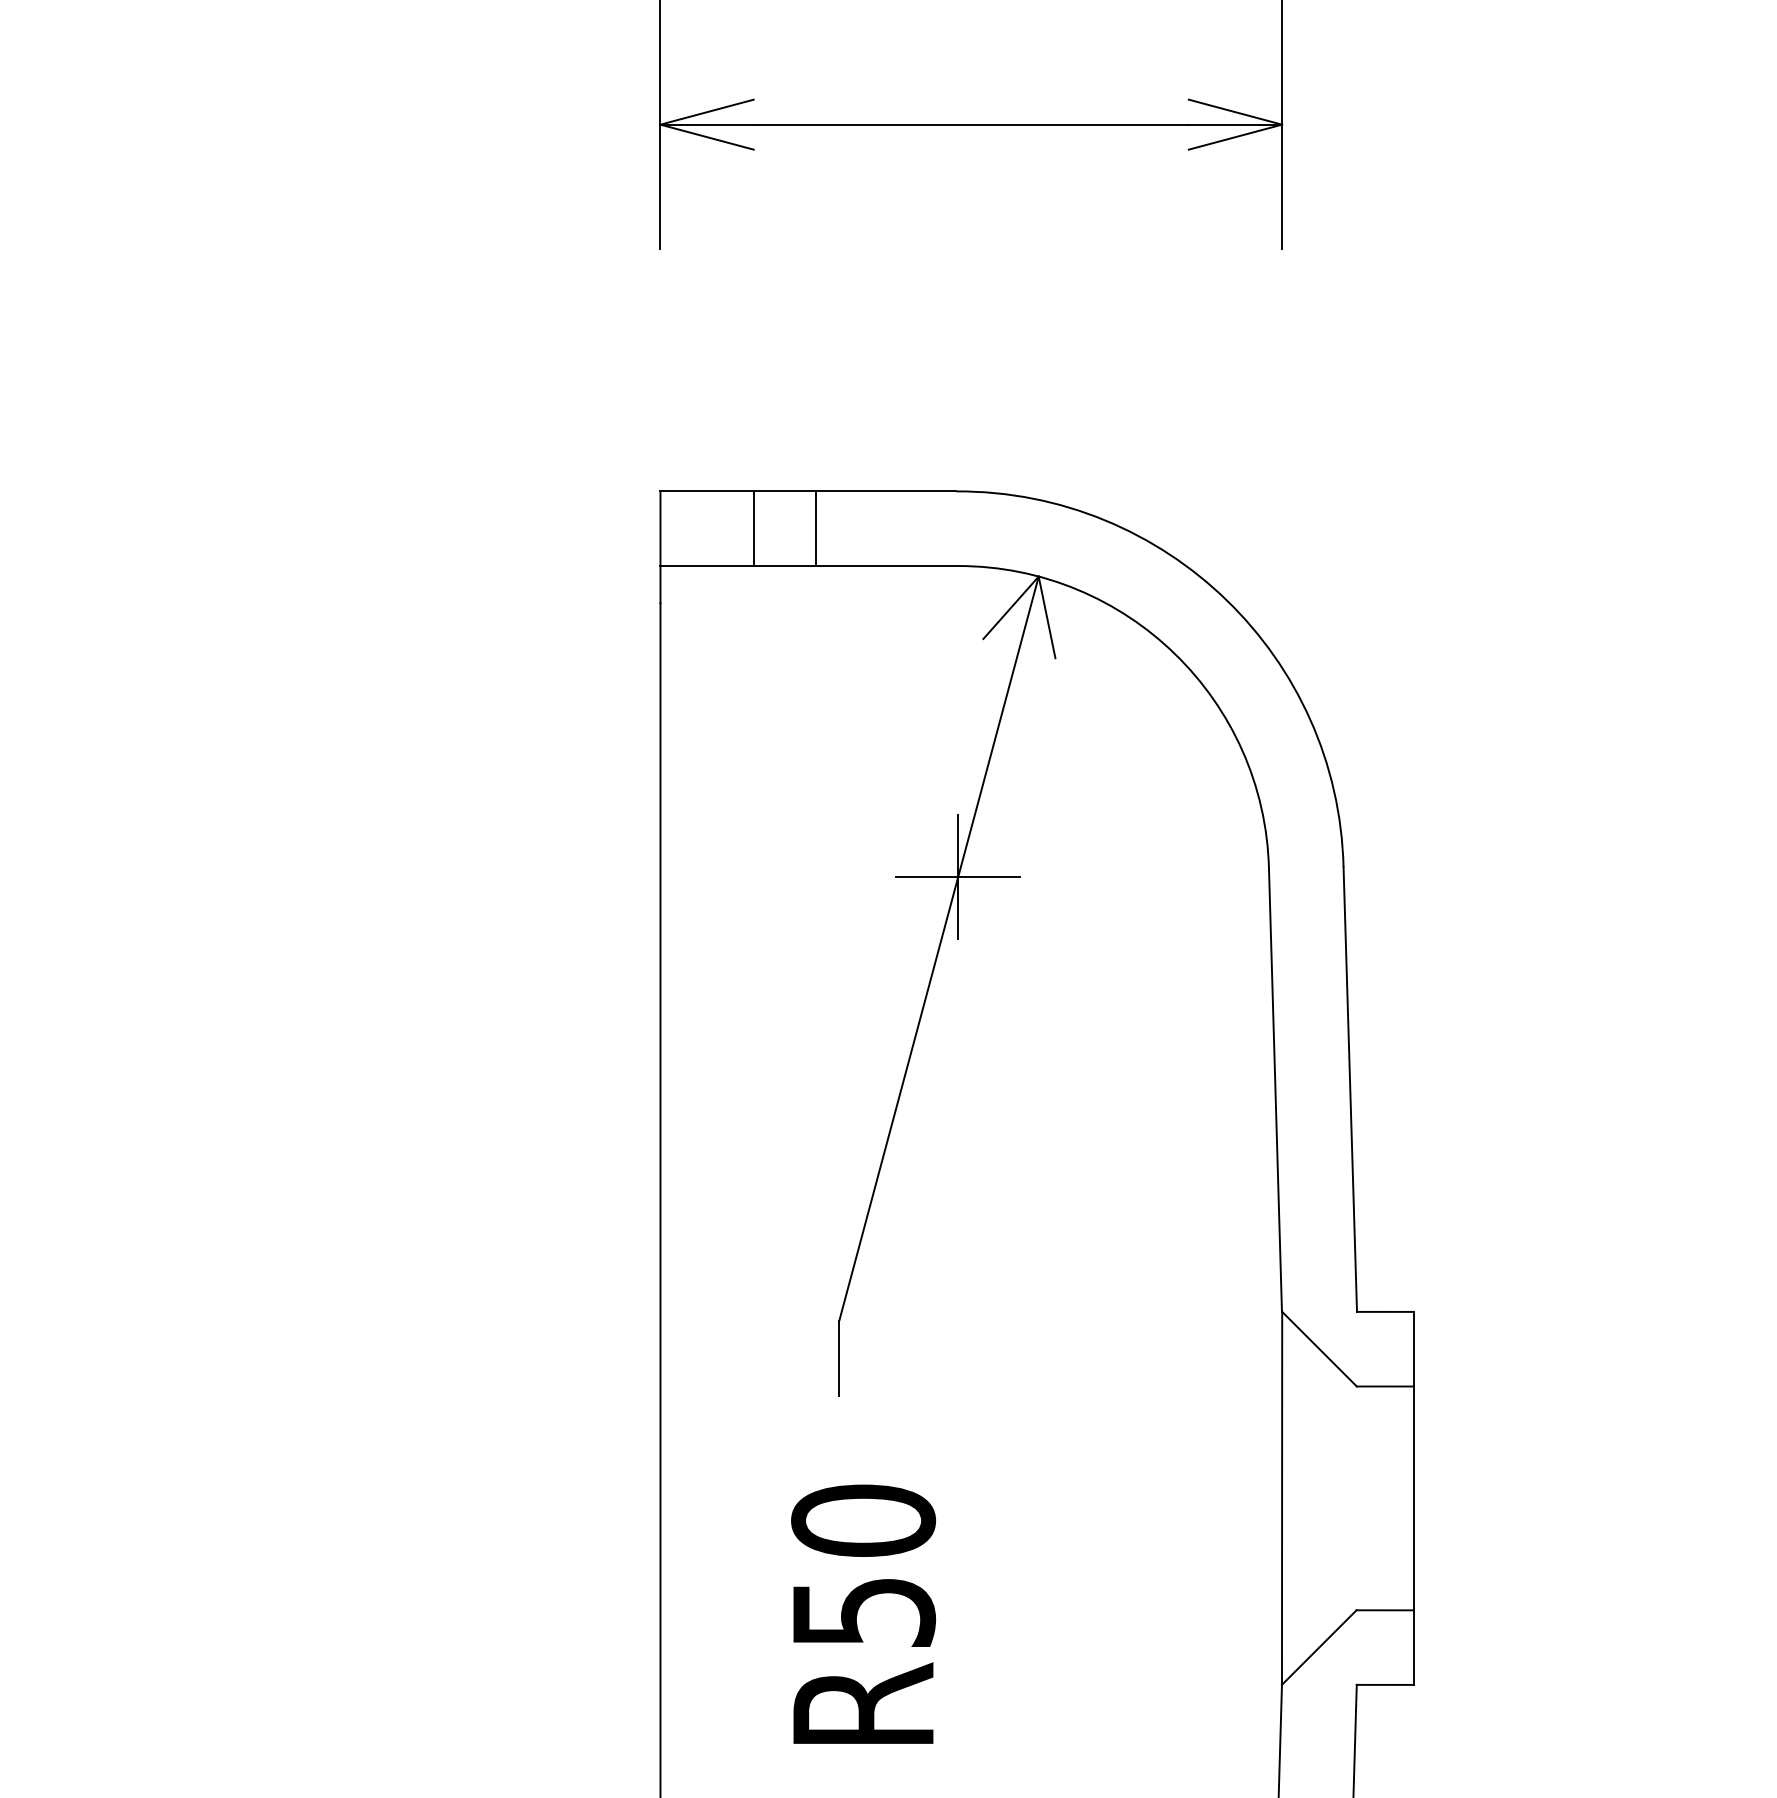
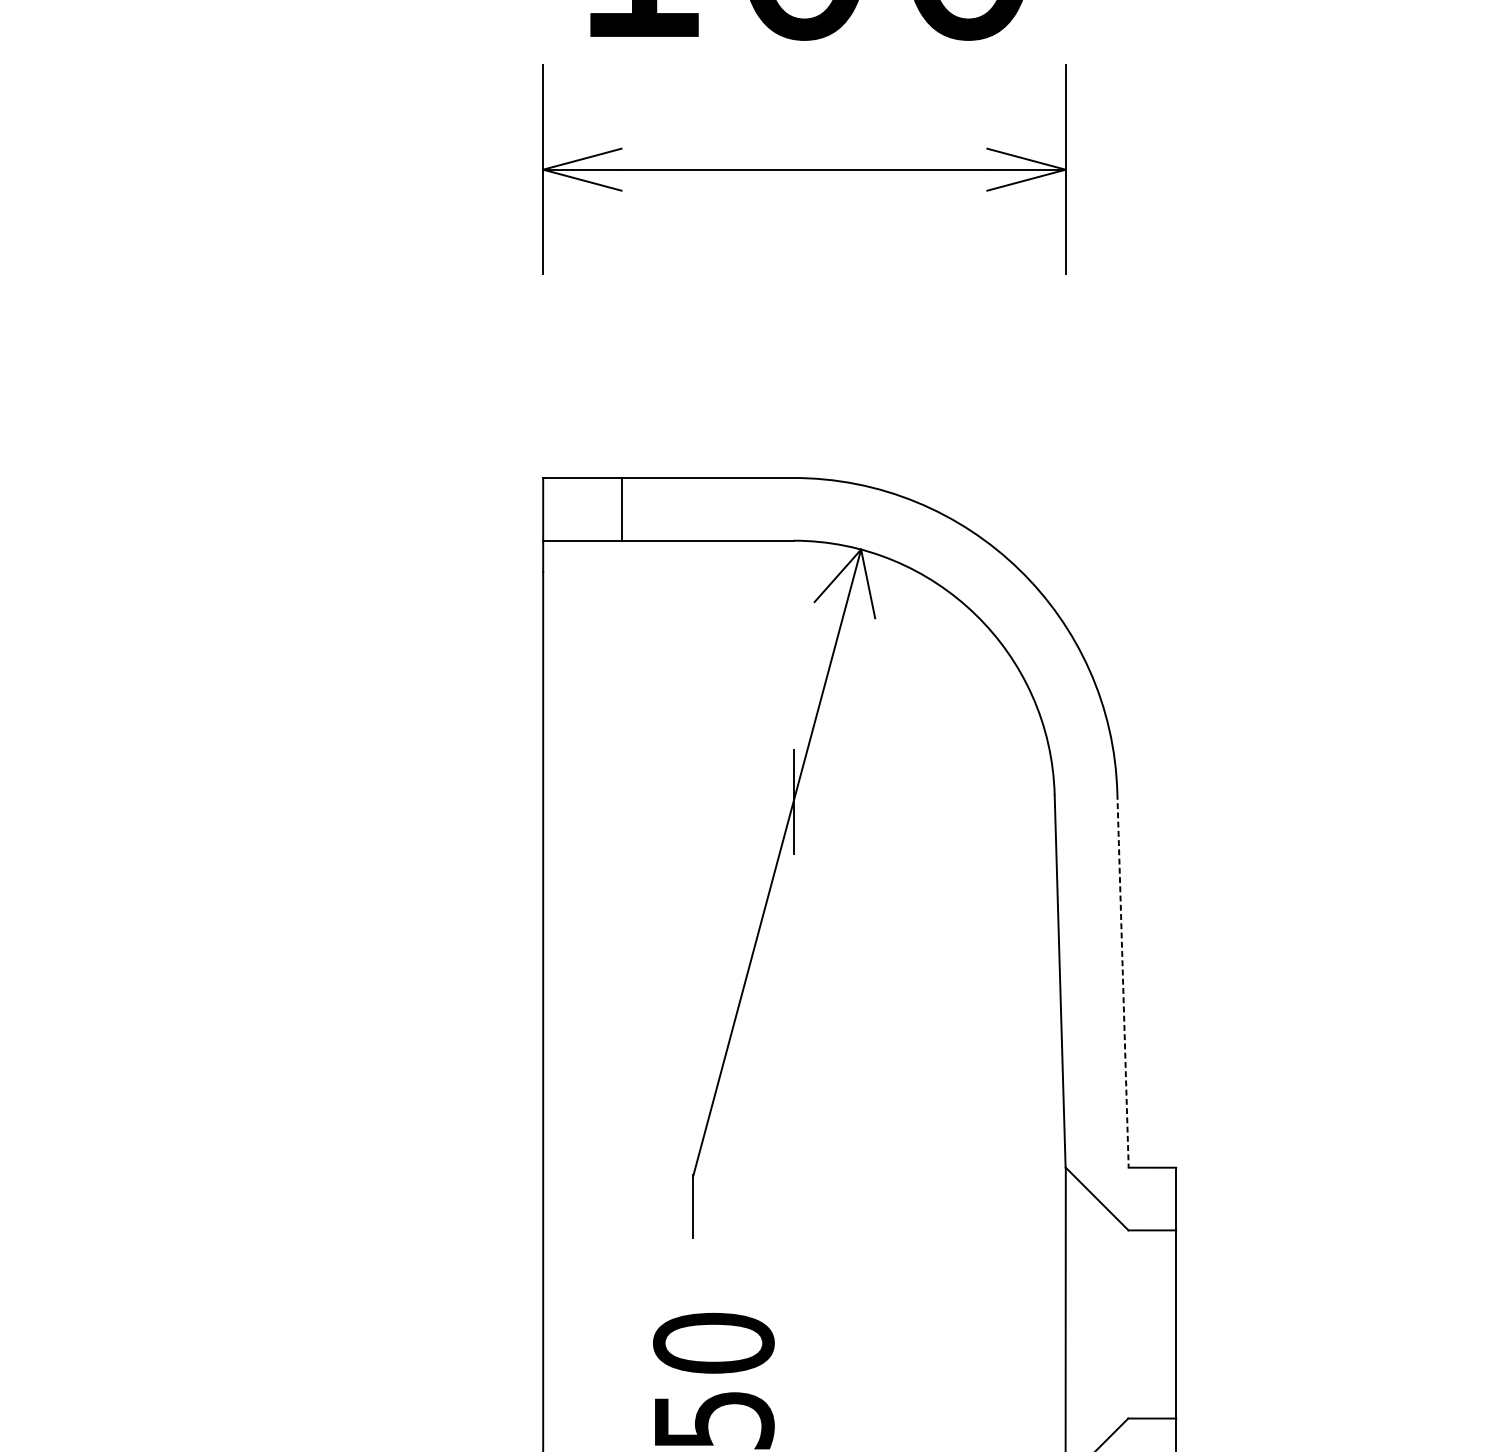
line: (815, 528) -> (673, 509), removed
line: (958, 876) -> (793, 801), removed
line: (1350, 1090) -> (1123, 981), solid -> dashed

